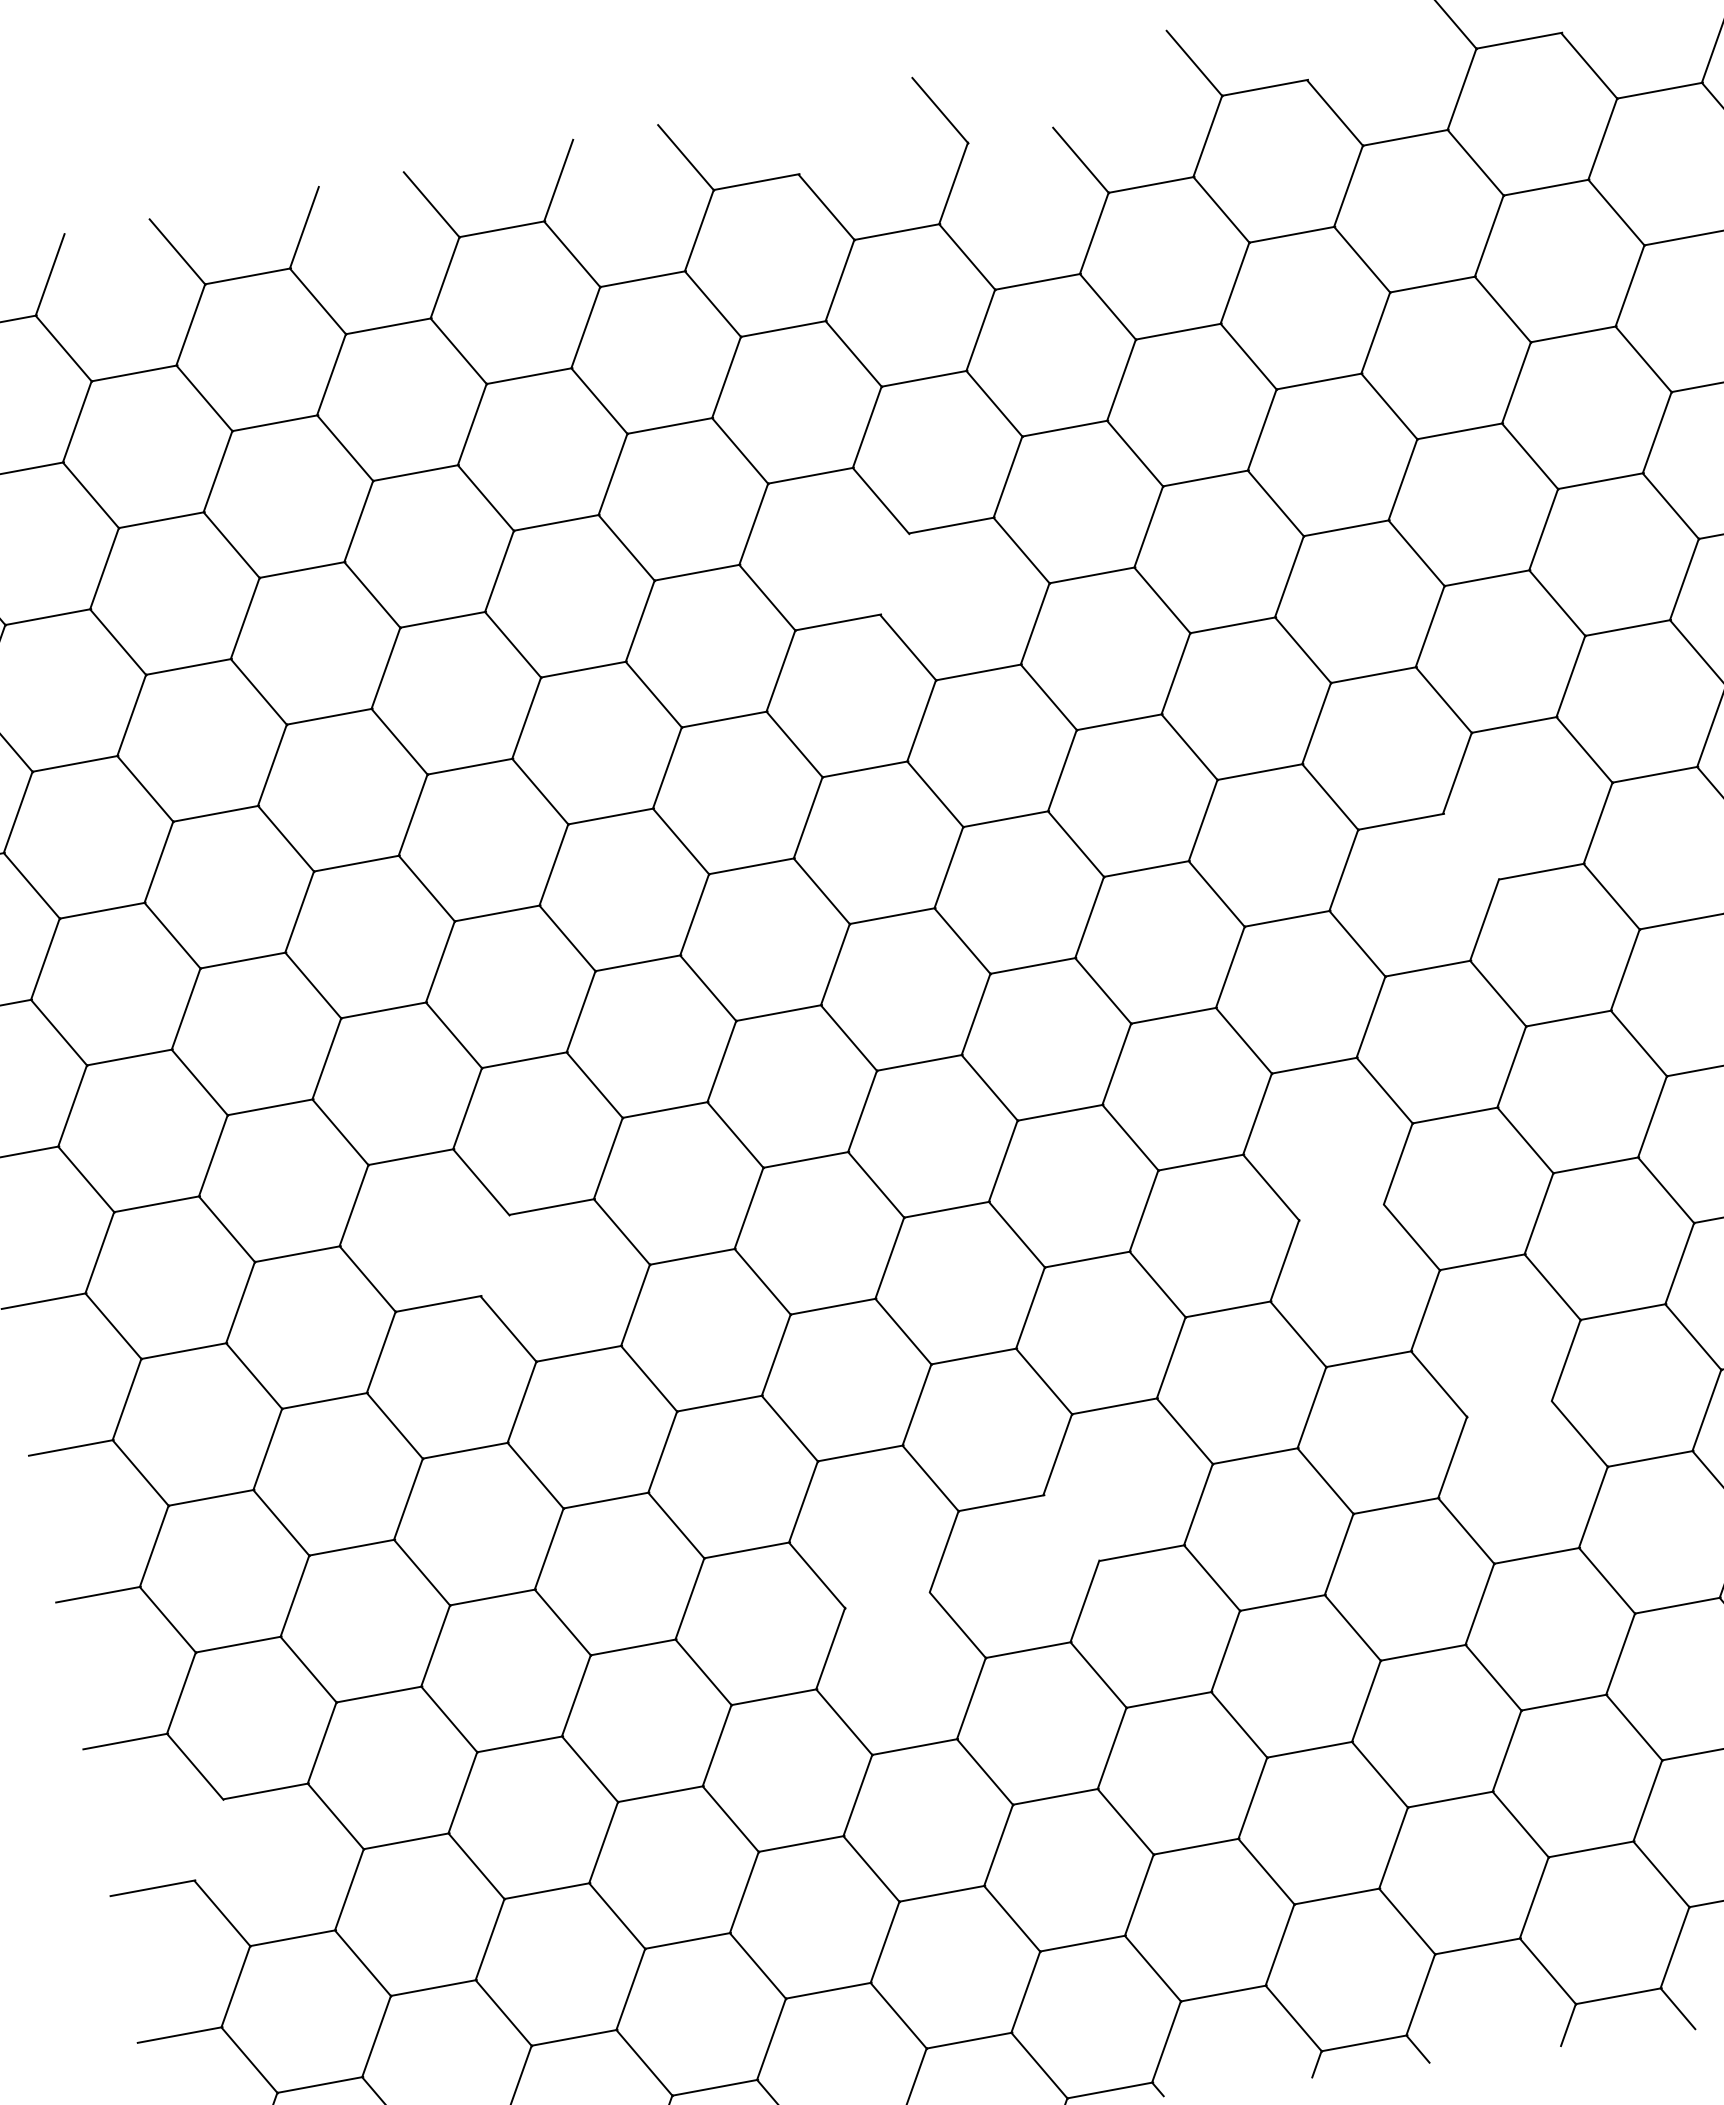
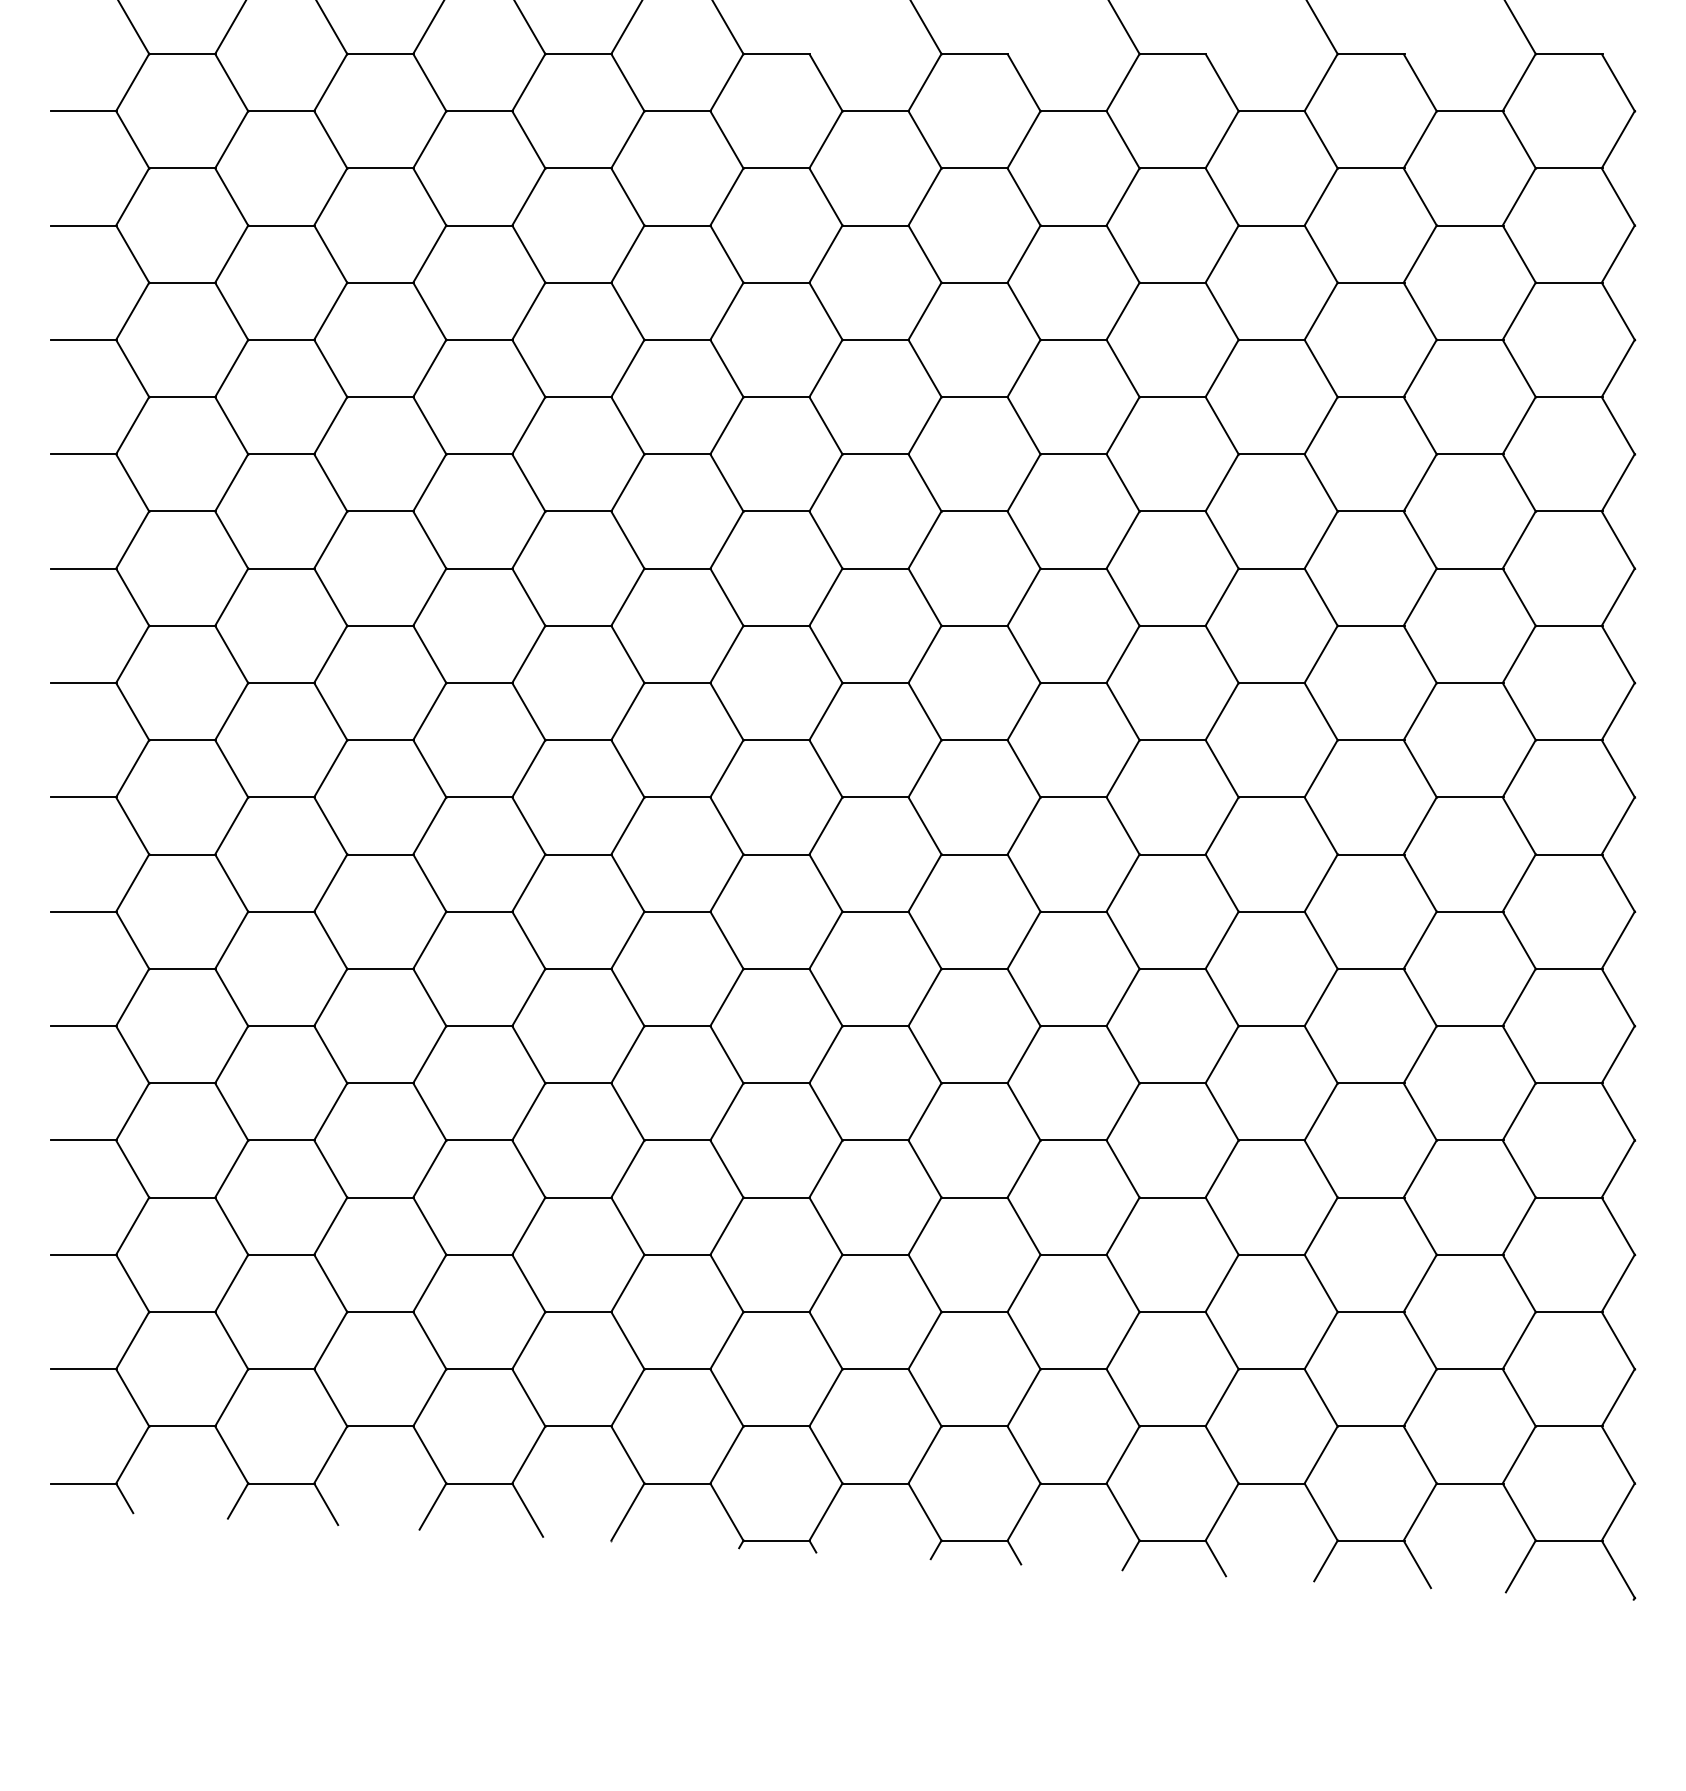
line: (1011, 134) -> (975, 53), added
line: (893, 572) -> (825, 367), added
line: (1470, 847) -> (1221, 654), added
line: (1342, 1211) -> (1074, 911), added
line: (494, 1255) -> (429, 825), added
line: (1510, 1409) -> (1173, 1083), added
line: (1070, 1527) -> (825, 1111), added
line: (888, 1600) -> (678, 1140), added
line: (208, 1839) -> (132, 1225), added

